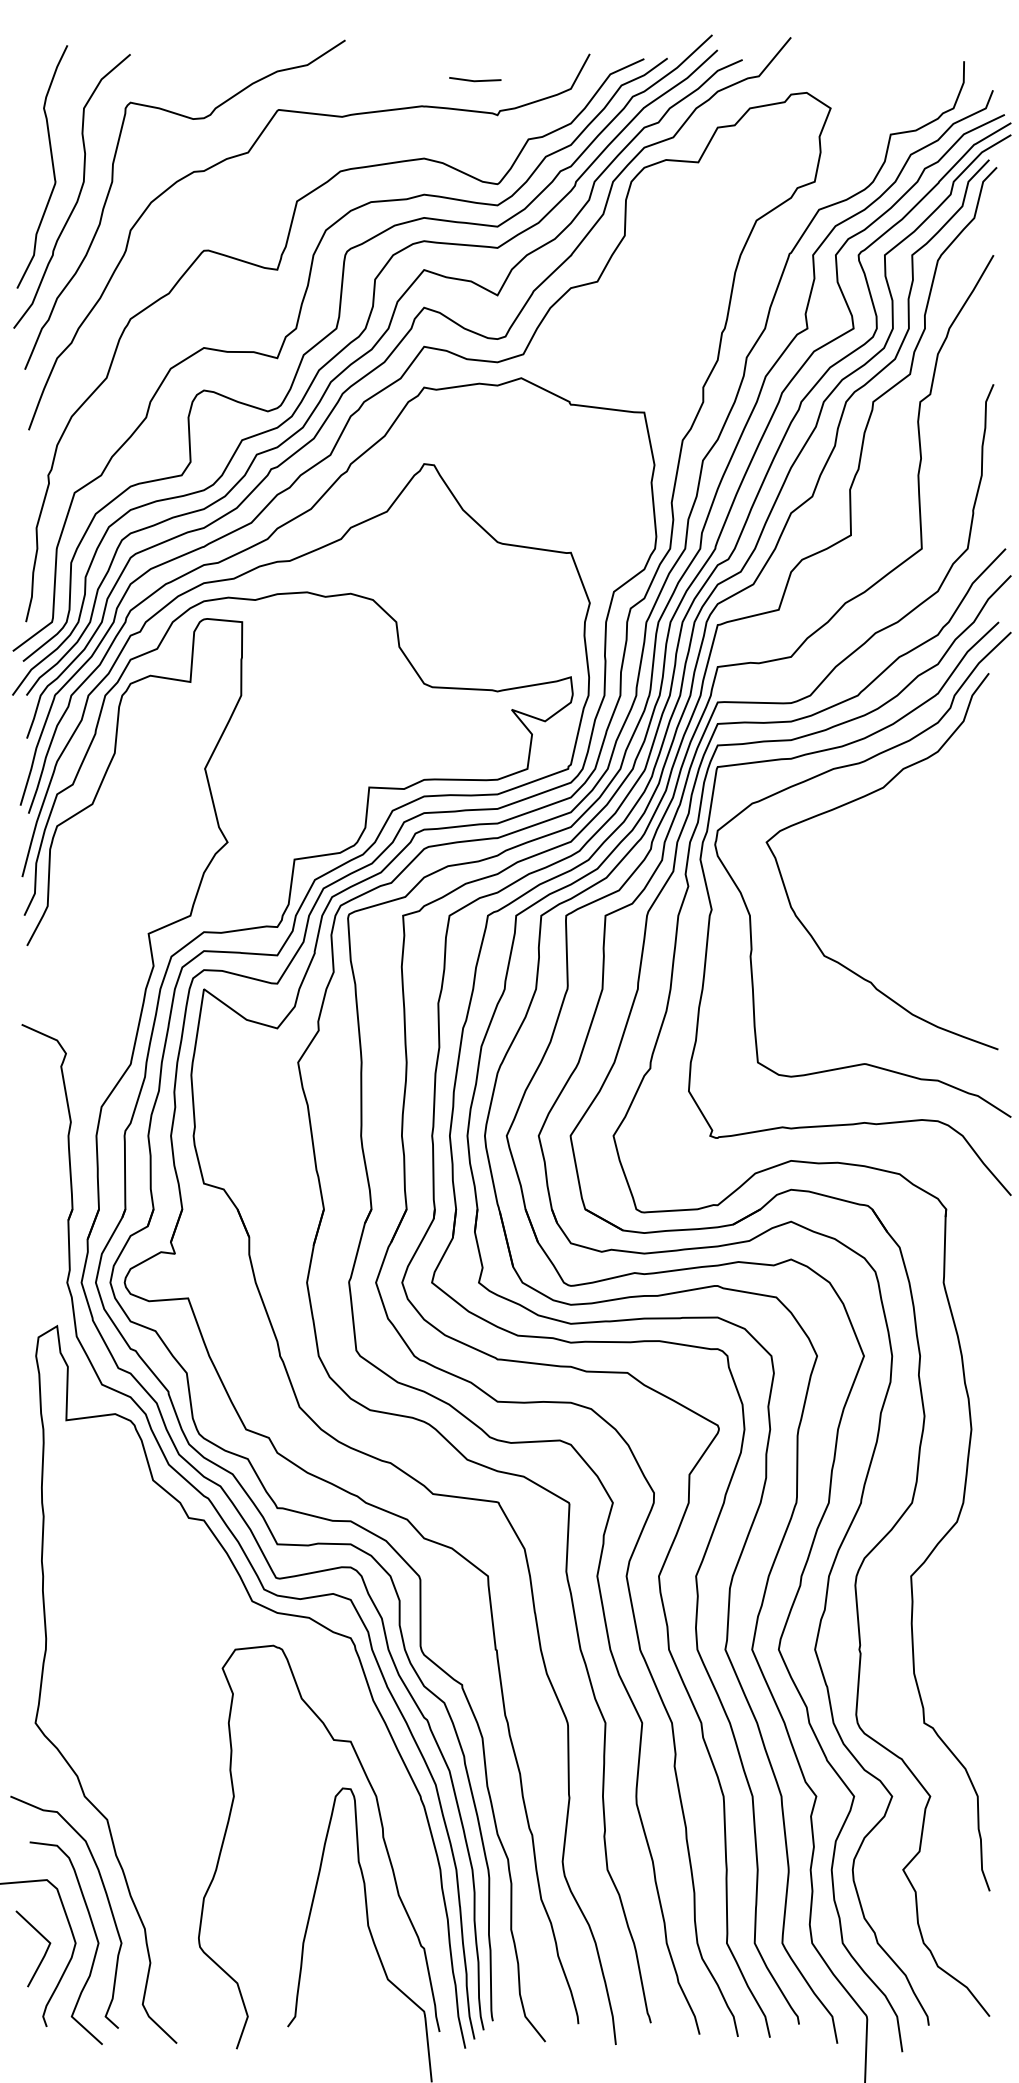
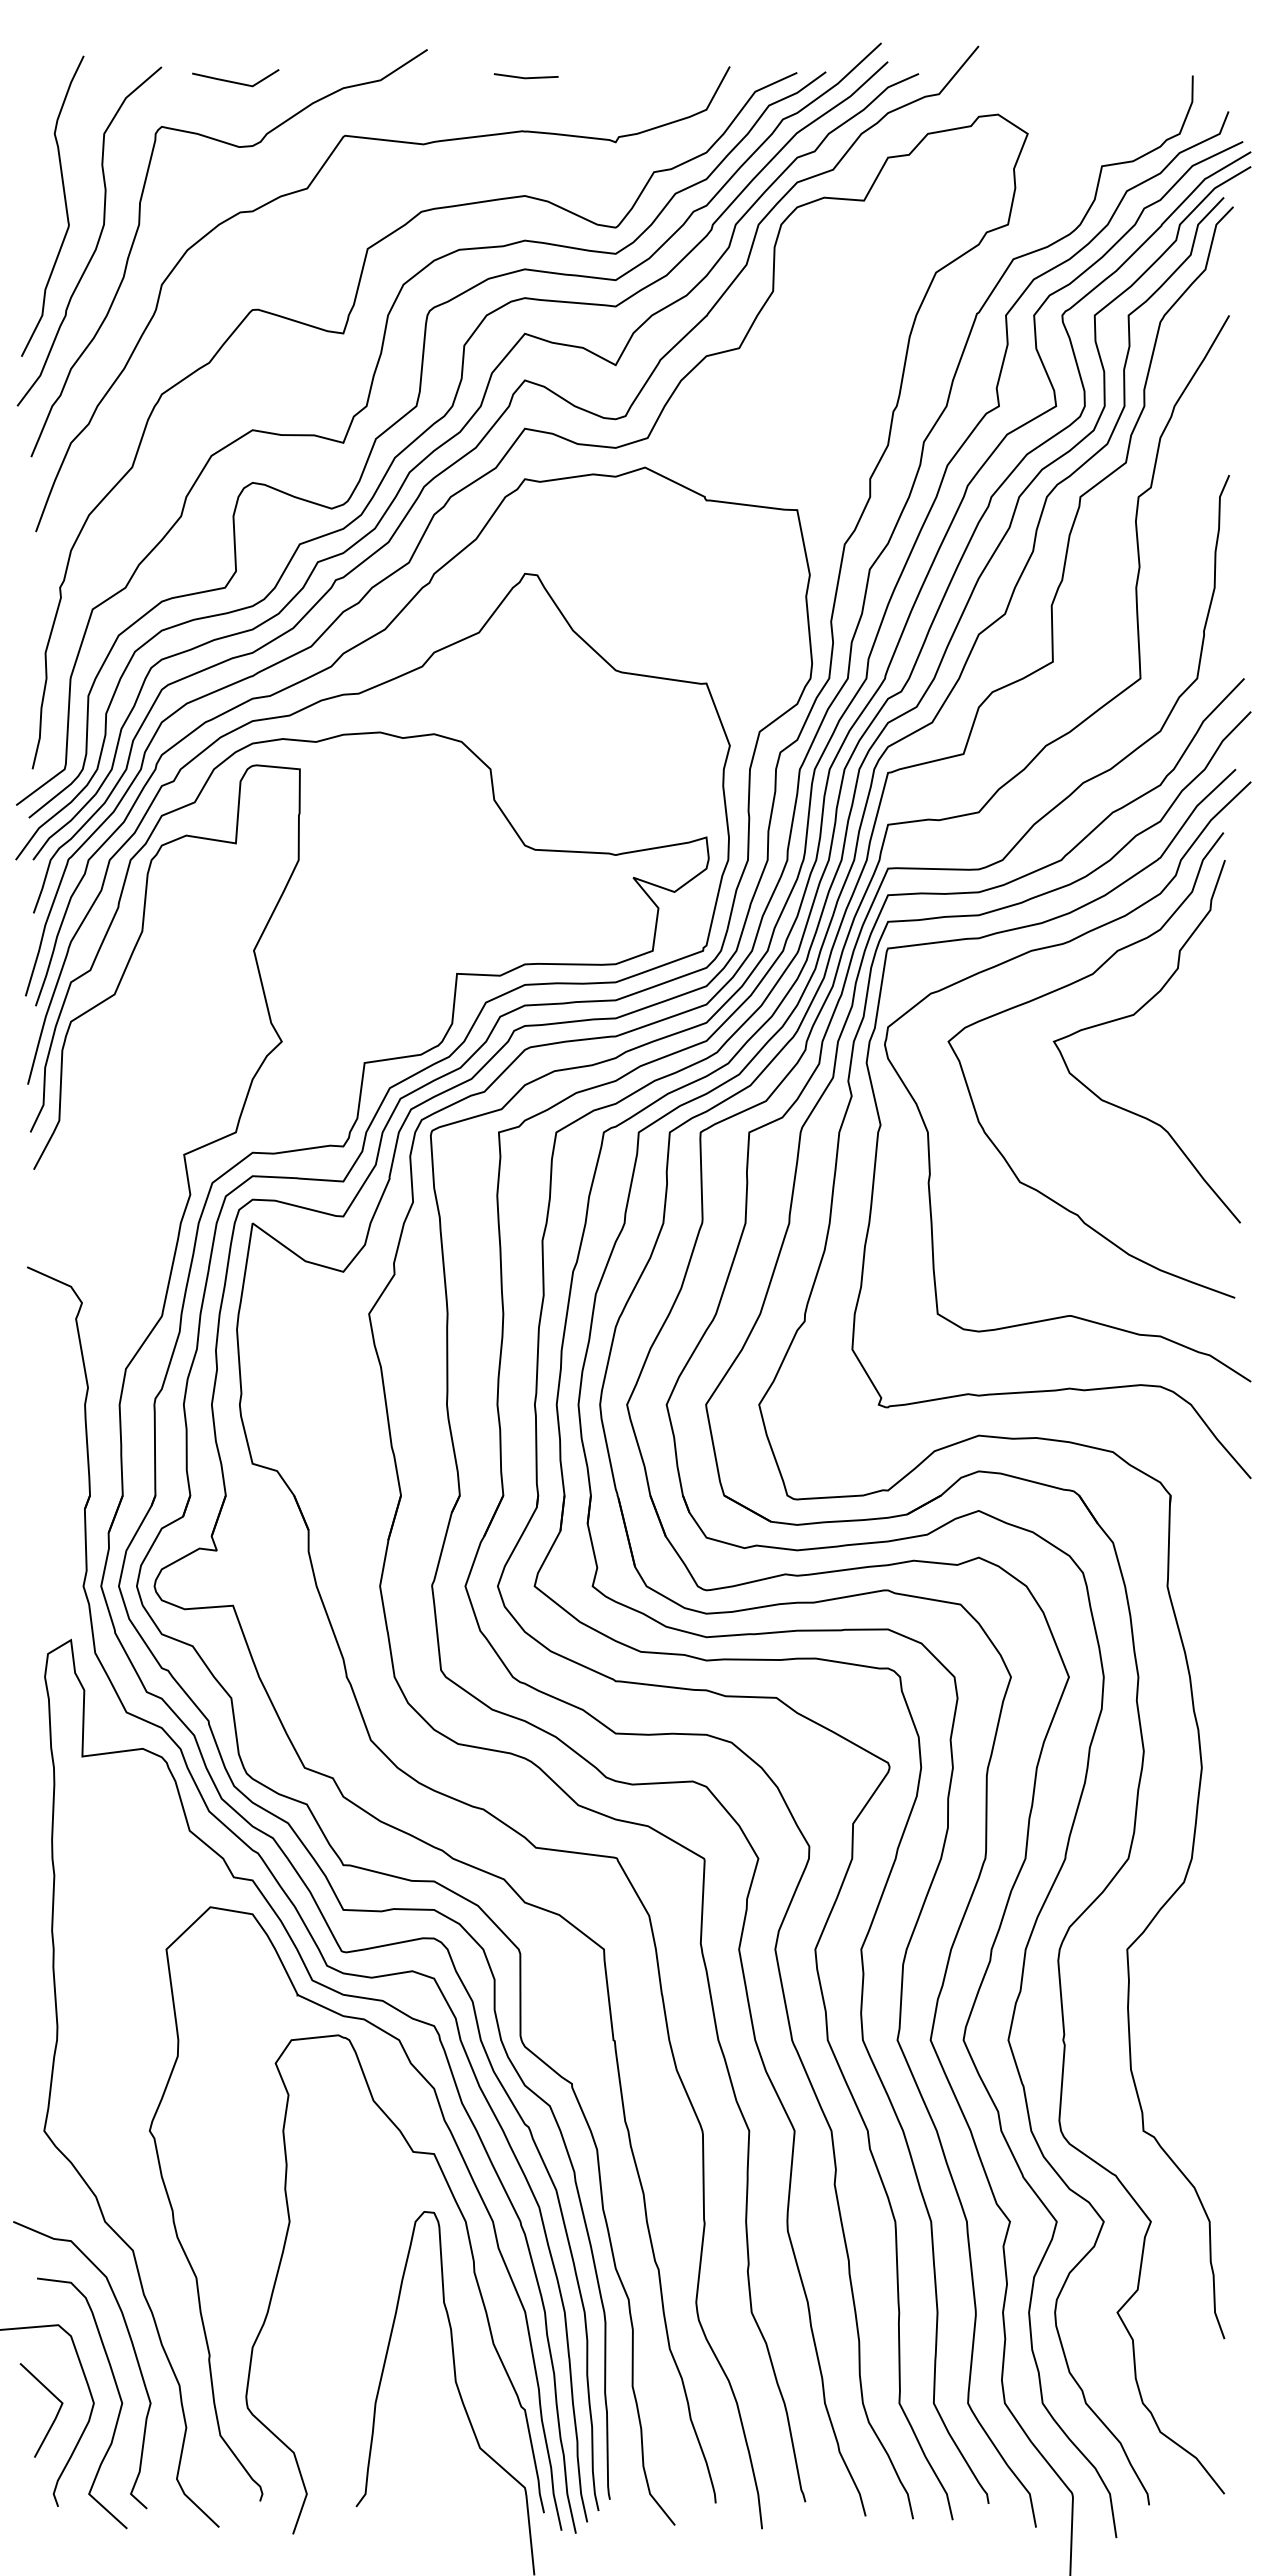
line: (190, 66) -> (235, 81), added
line: (474, 80) -> (525, 77), moved
curve: (916, 821) -> (1134, 1015), added
curve: (375, 1750) -> (464, 2164), added

